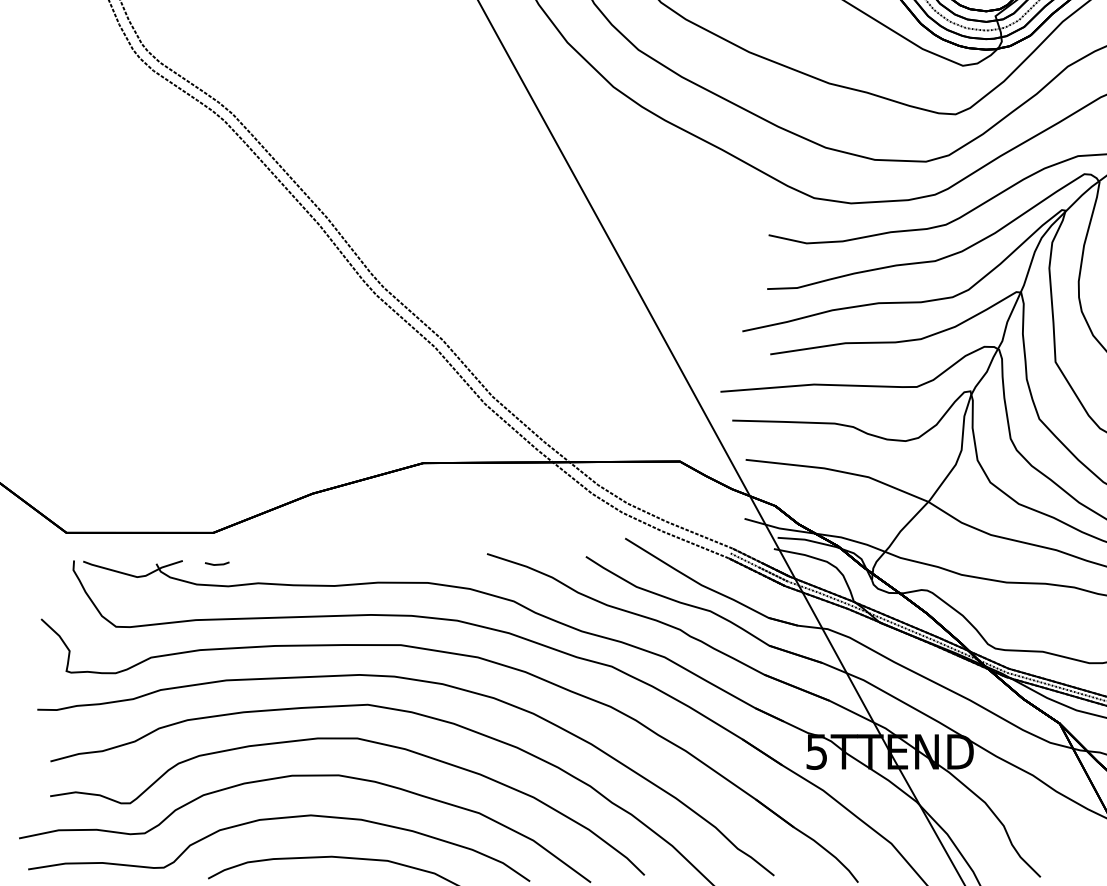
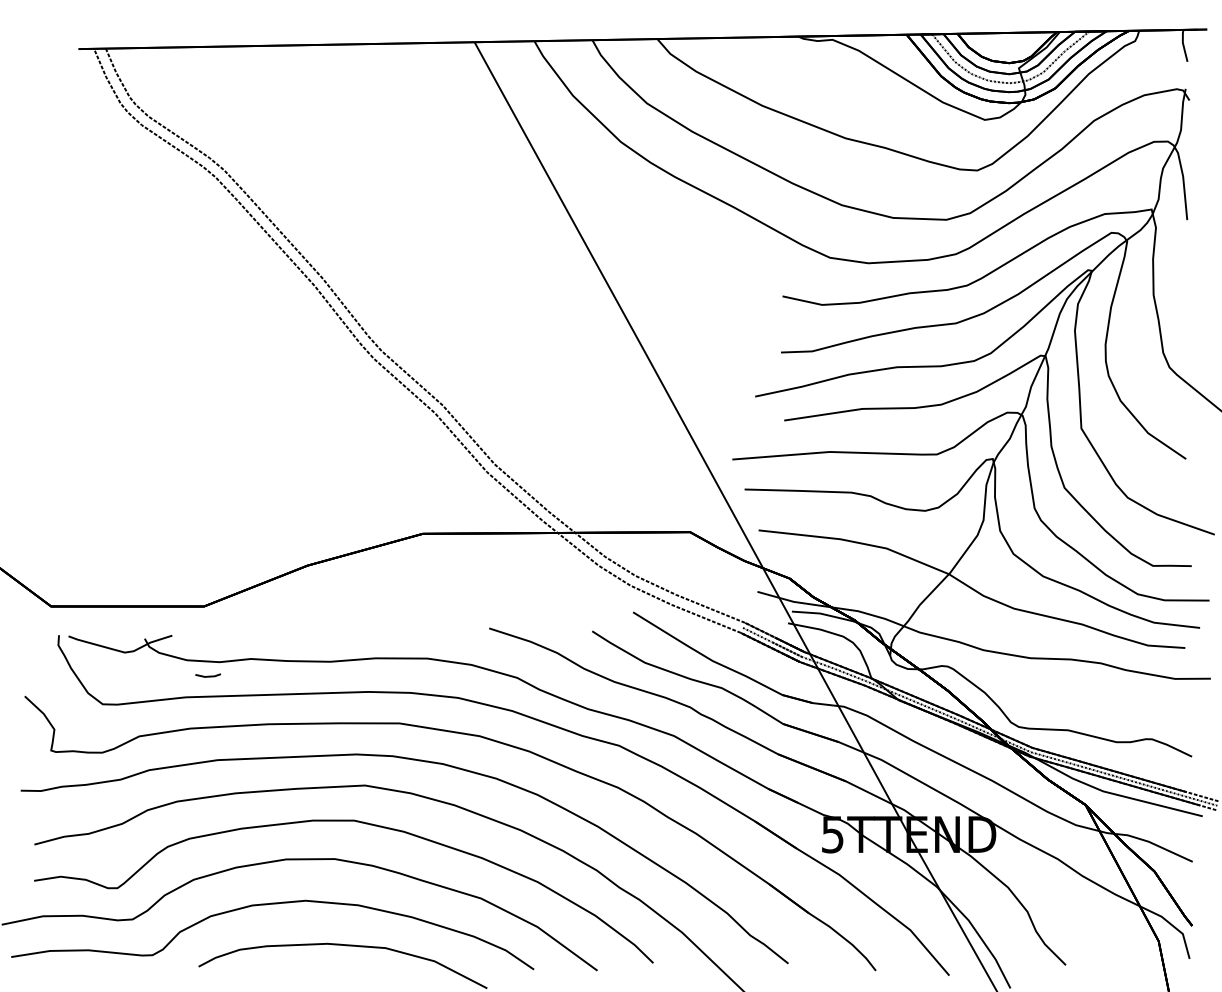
line: (216, 563) -> (207, 675), moved

